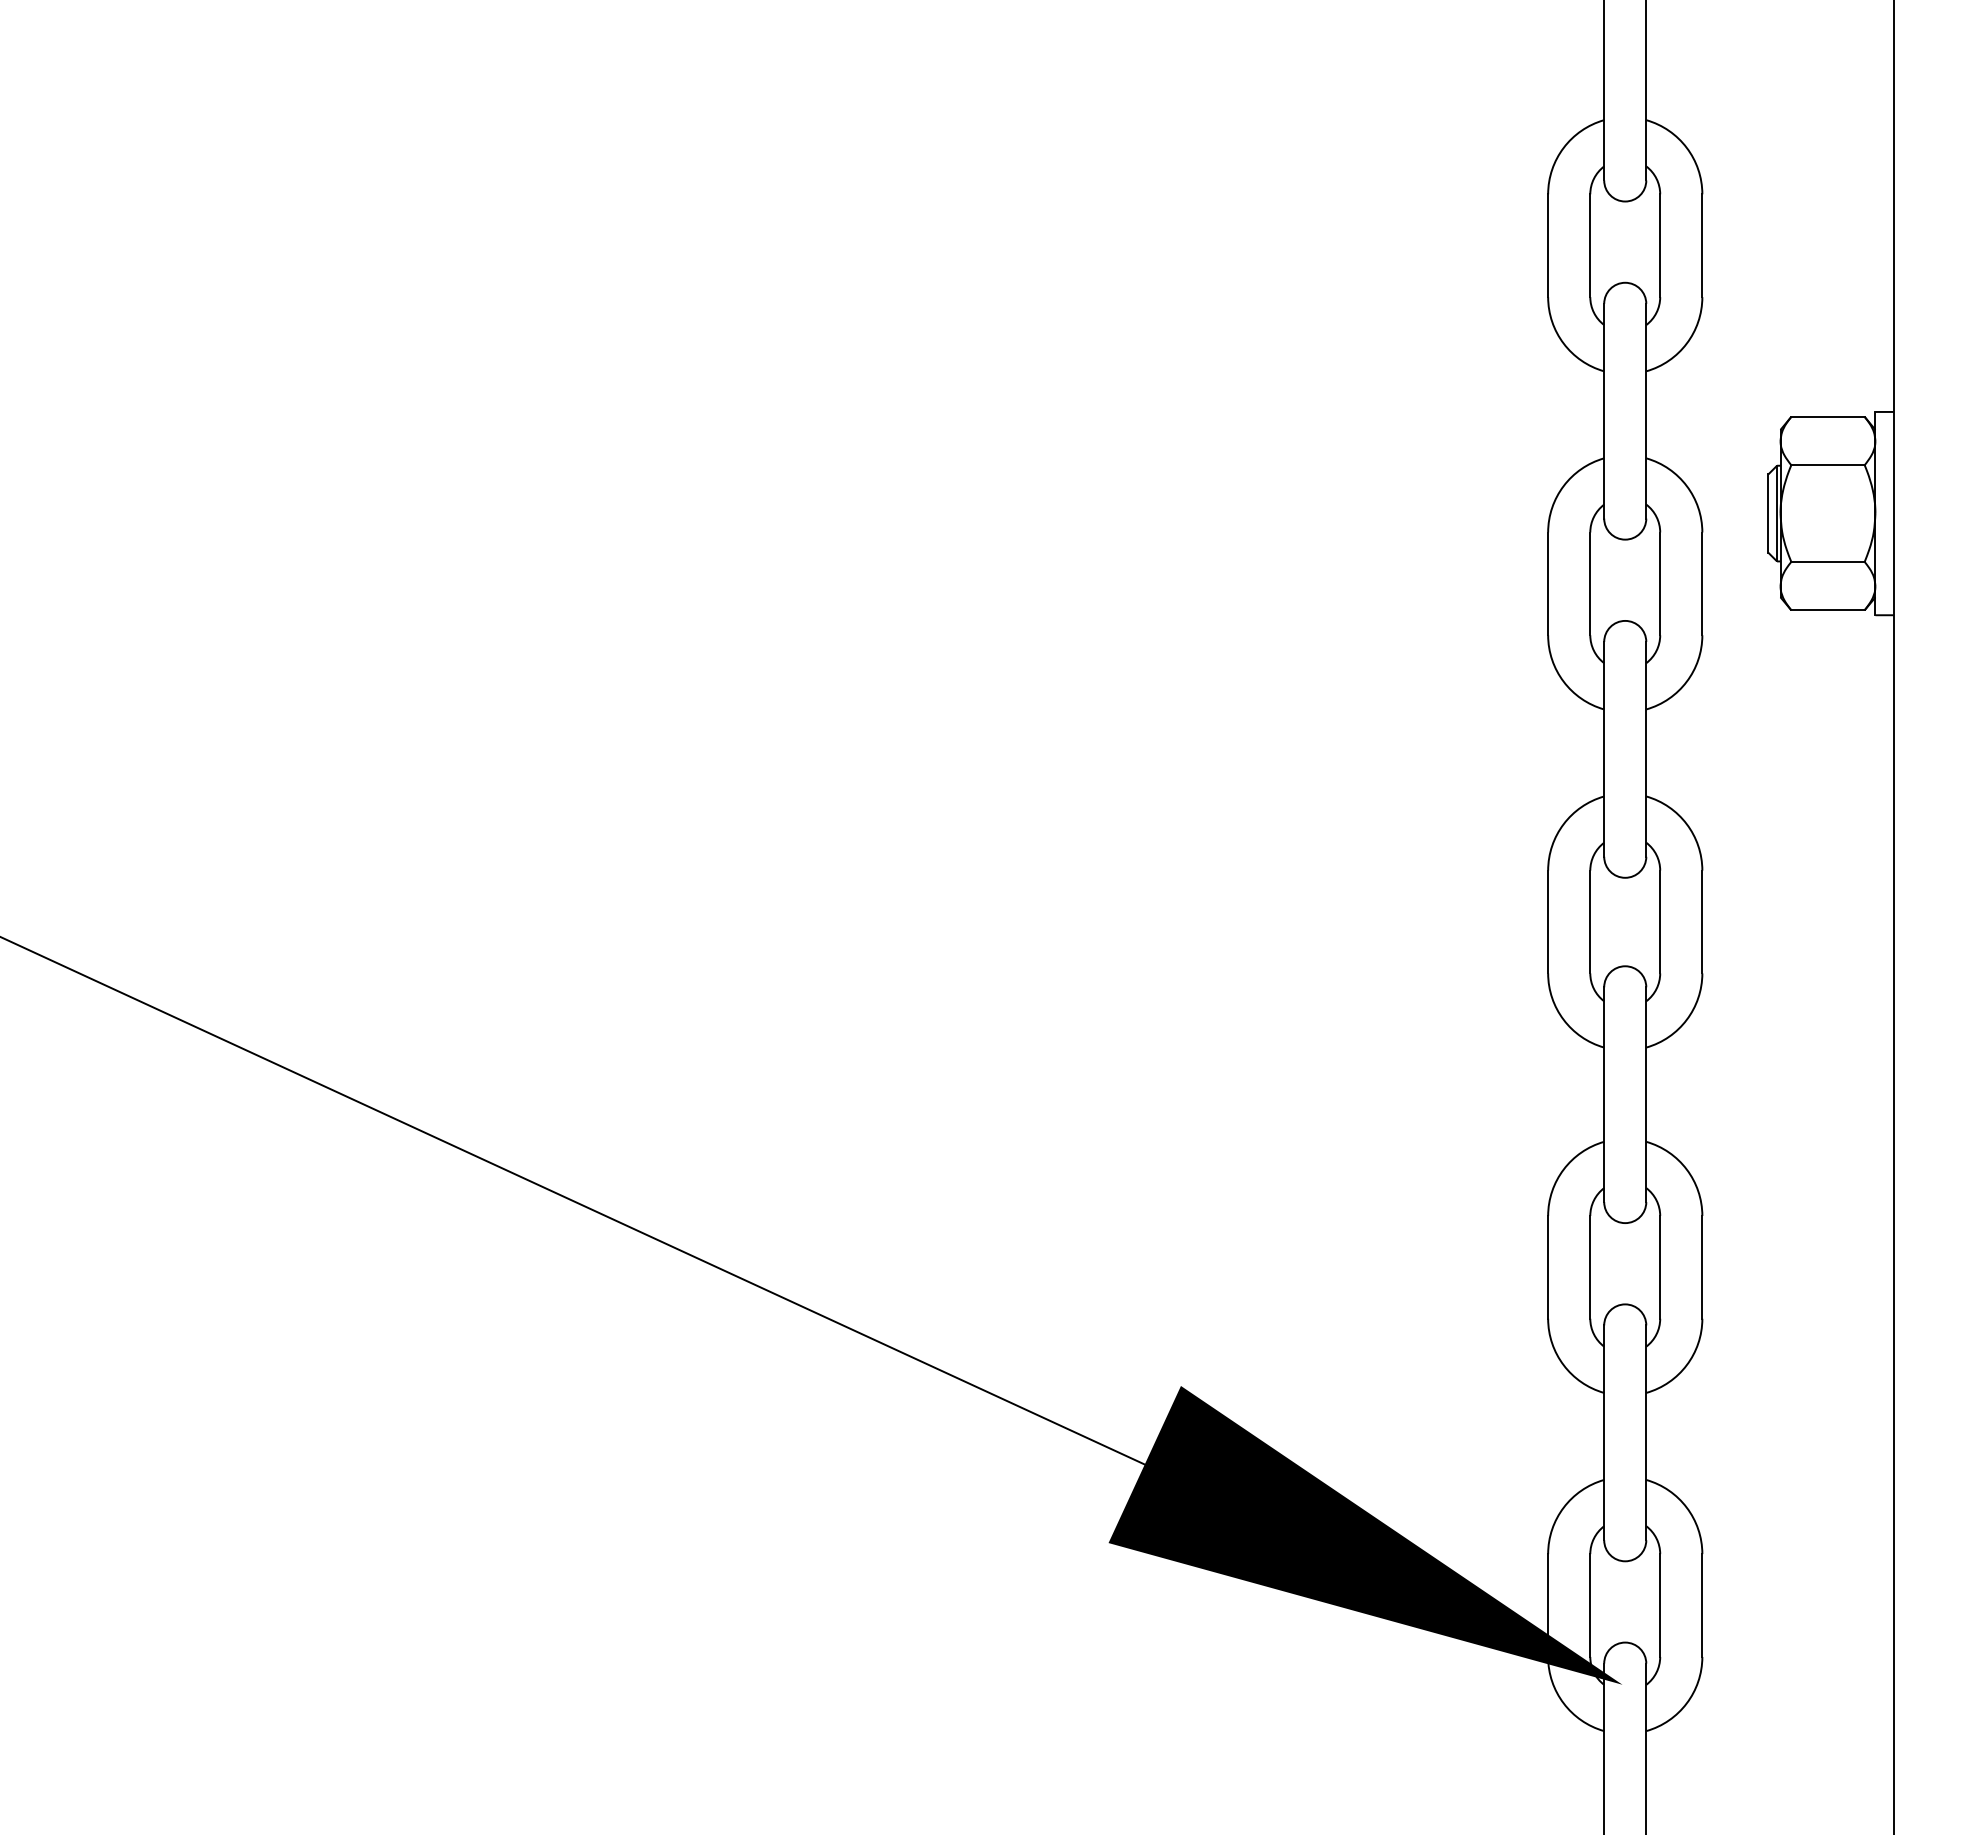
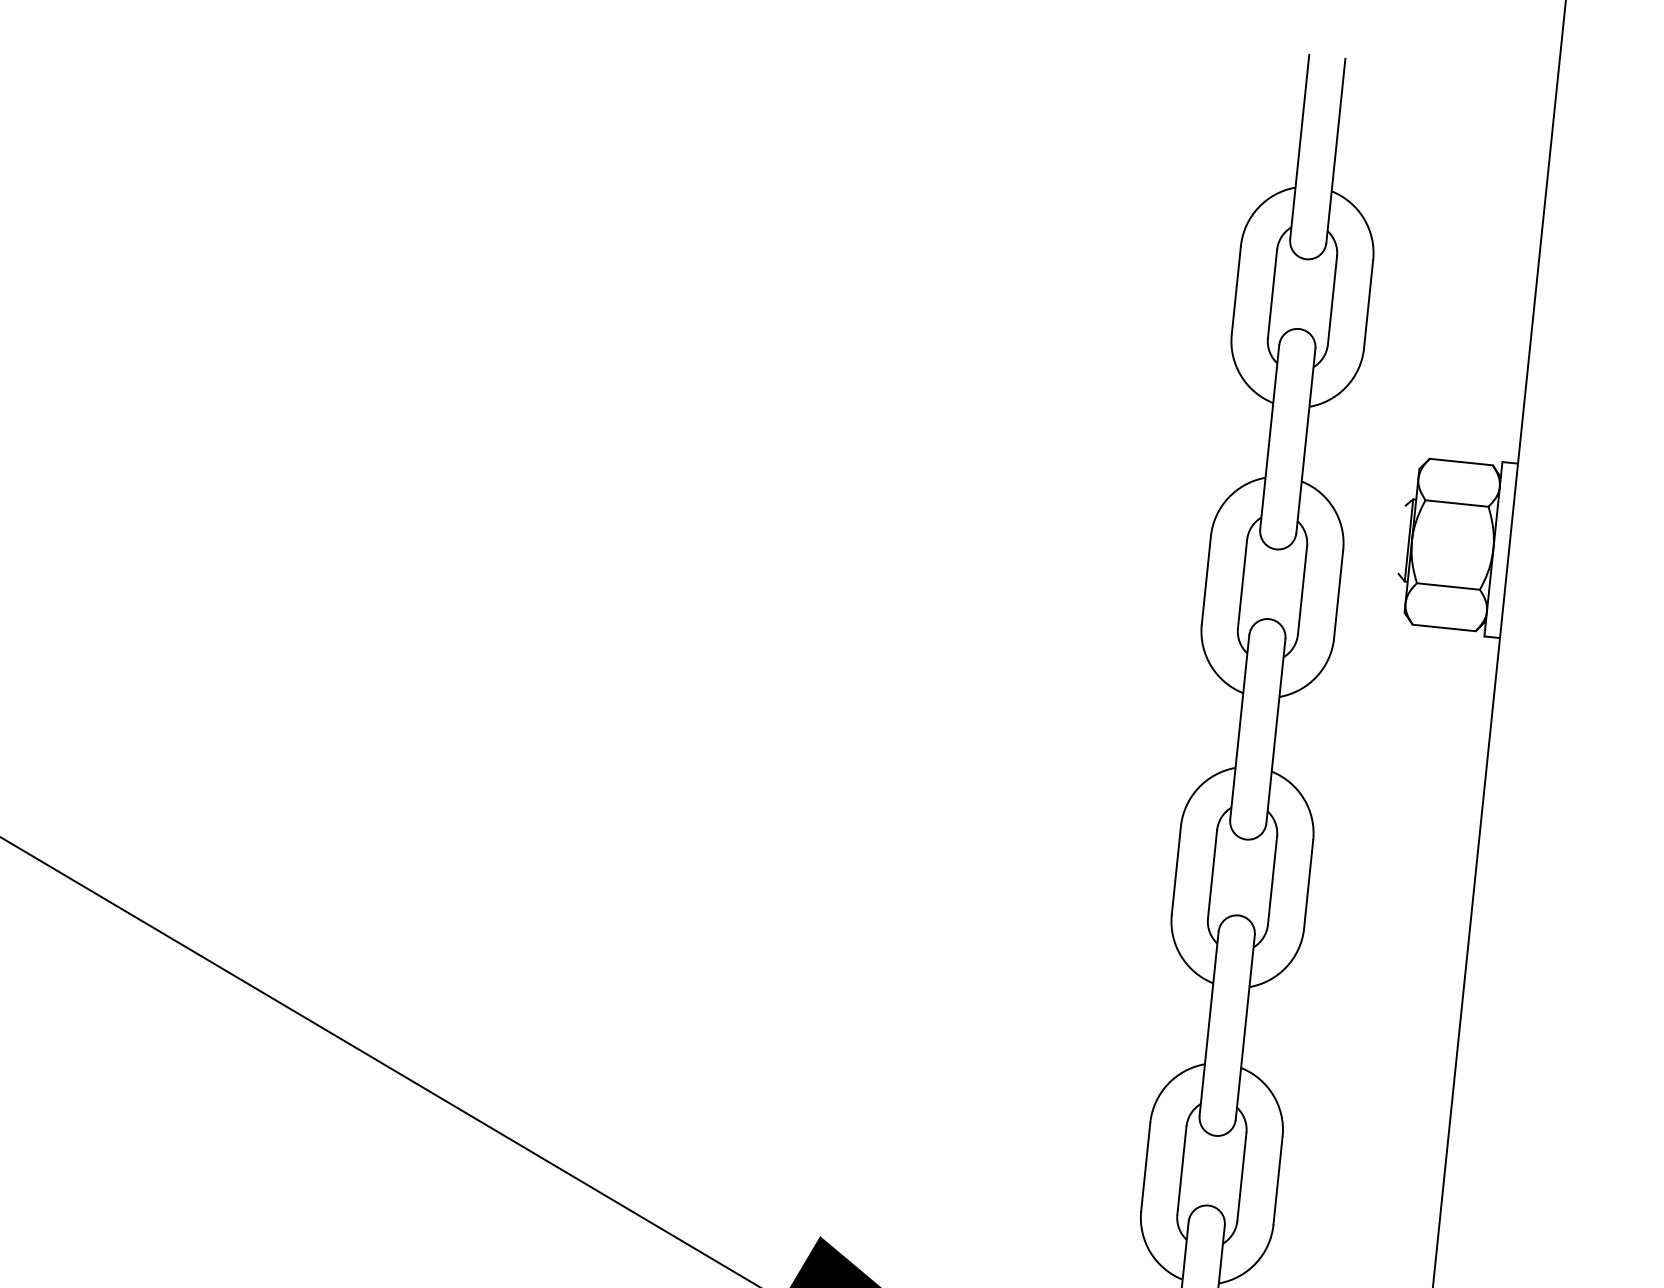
line: (1768, 513) -> (1401, 539), removed

